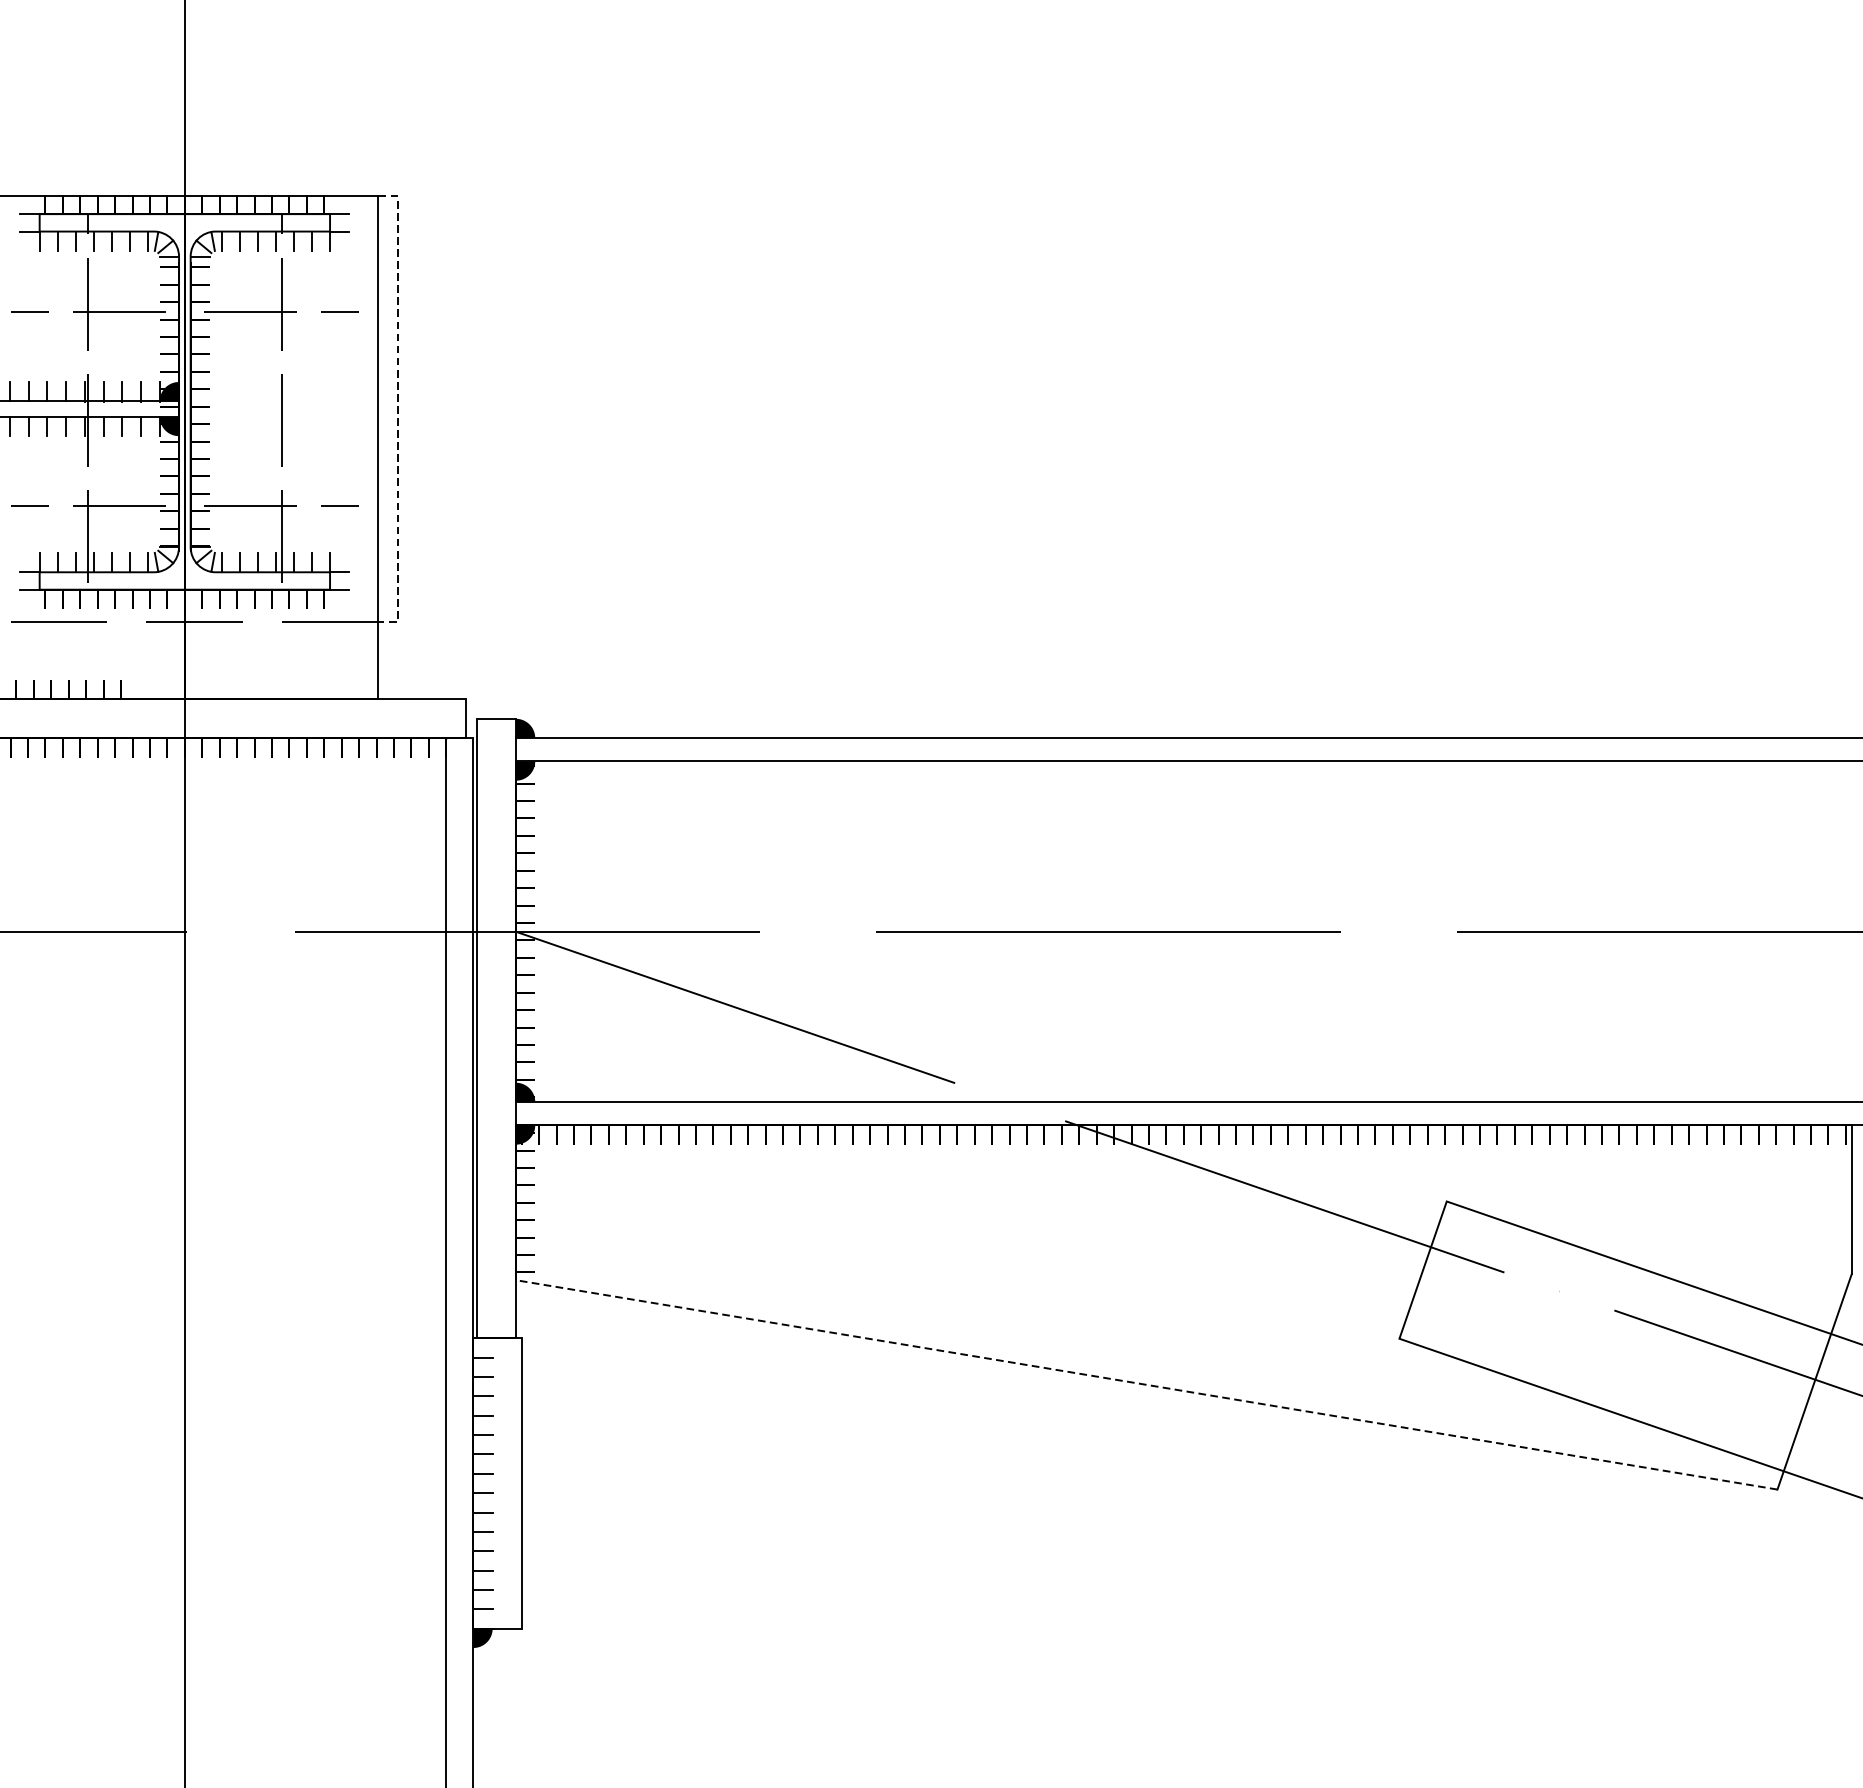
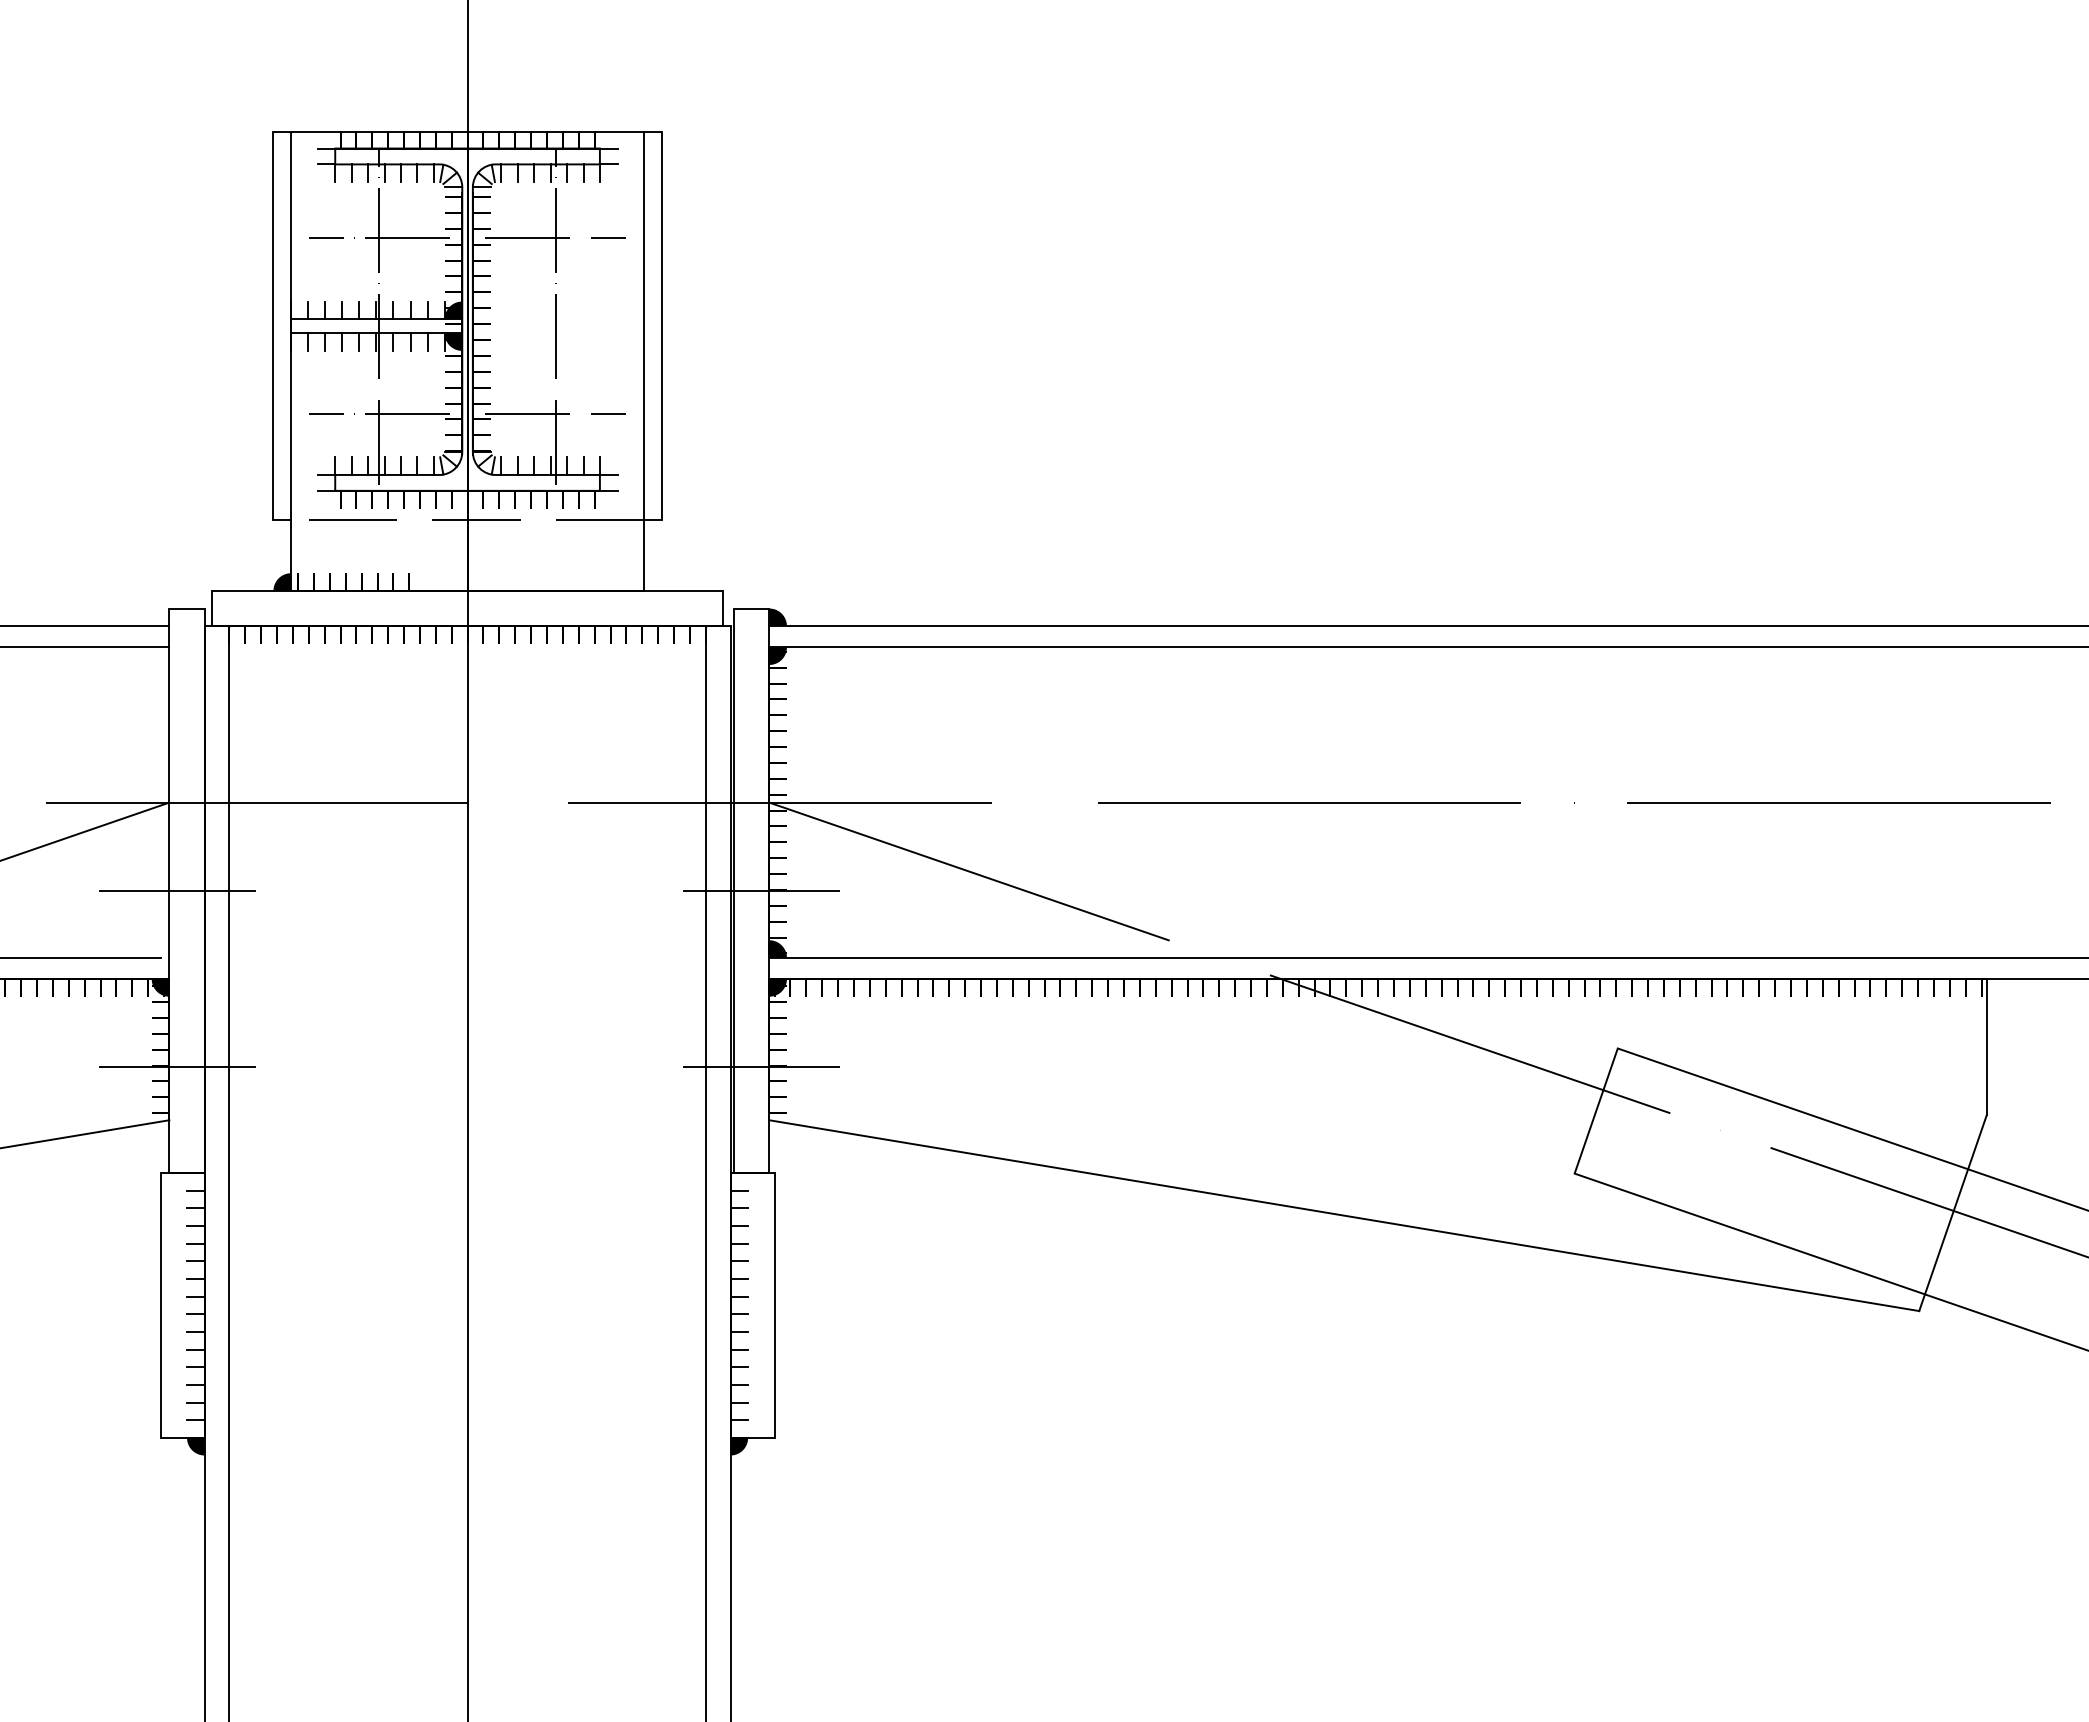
line: (397, 409) -> (661, 326), dashed -> solid
line: (506, 1028) -> (760, 890), added
line: (506, 1222) -> (760, 1067), added
line: (1146, 1384) -> (1344, 1215), dashed -> solid

